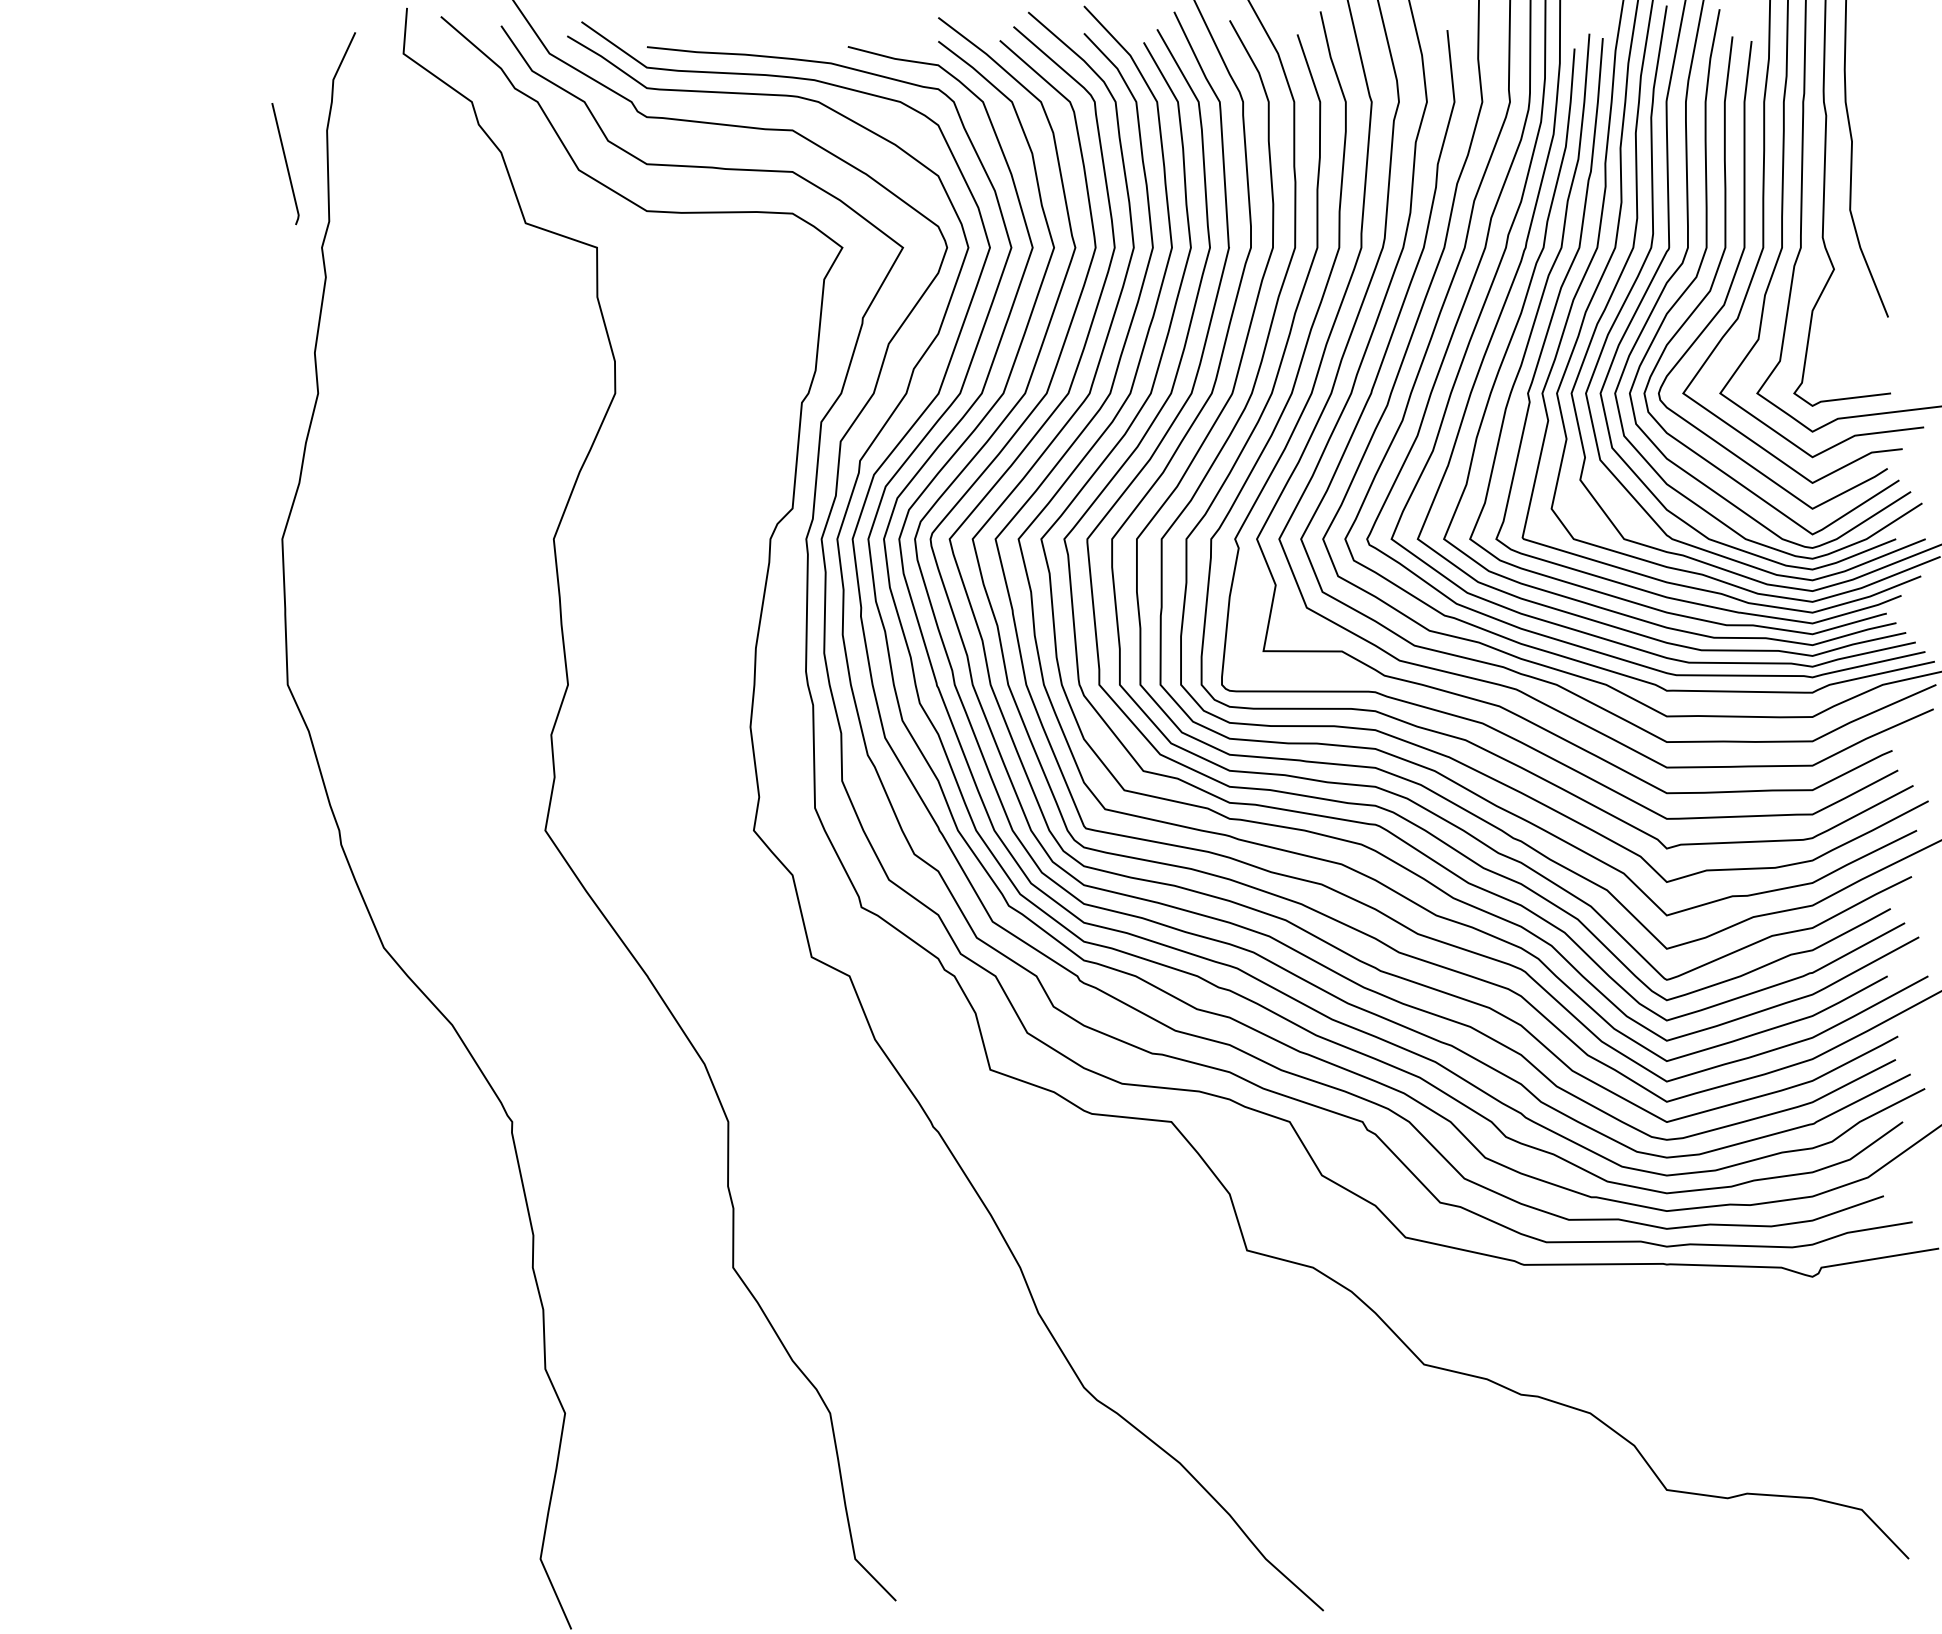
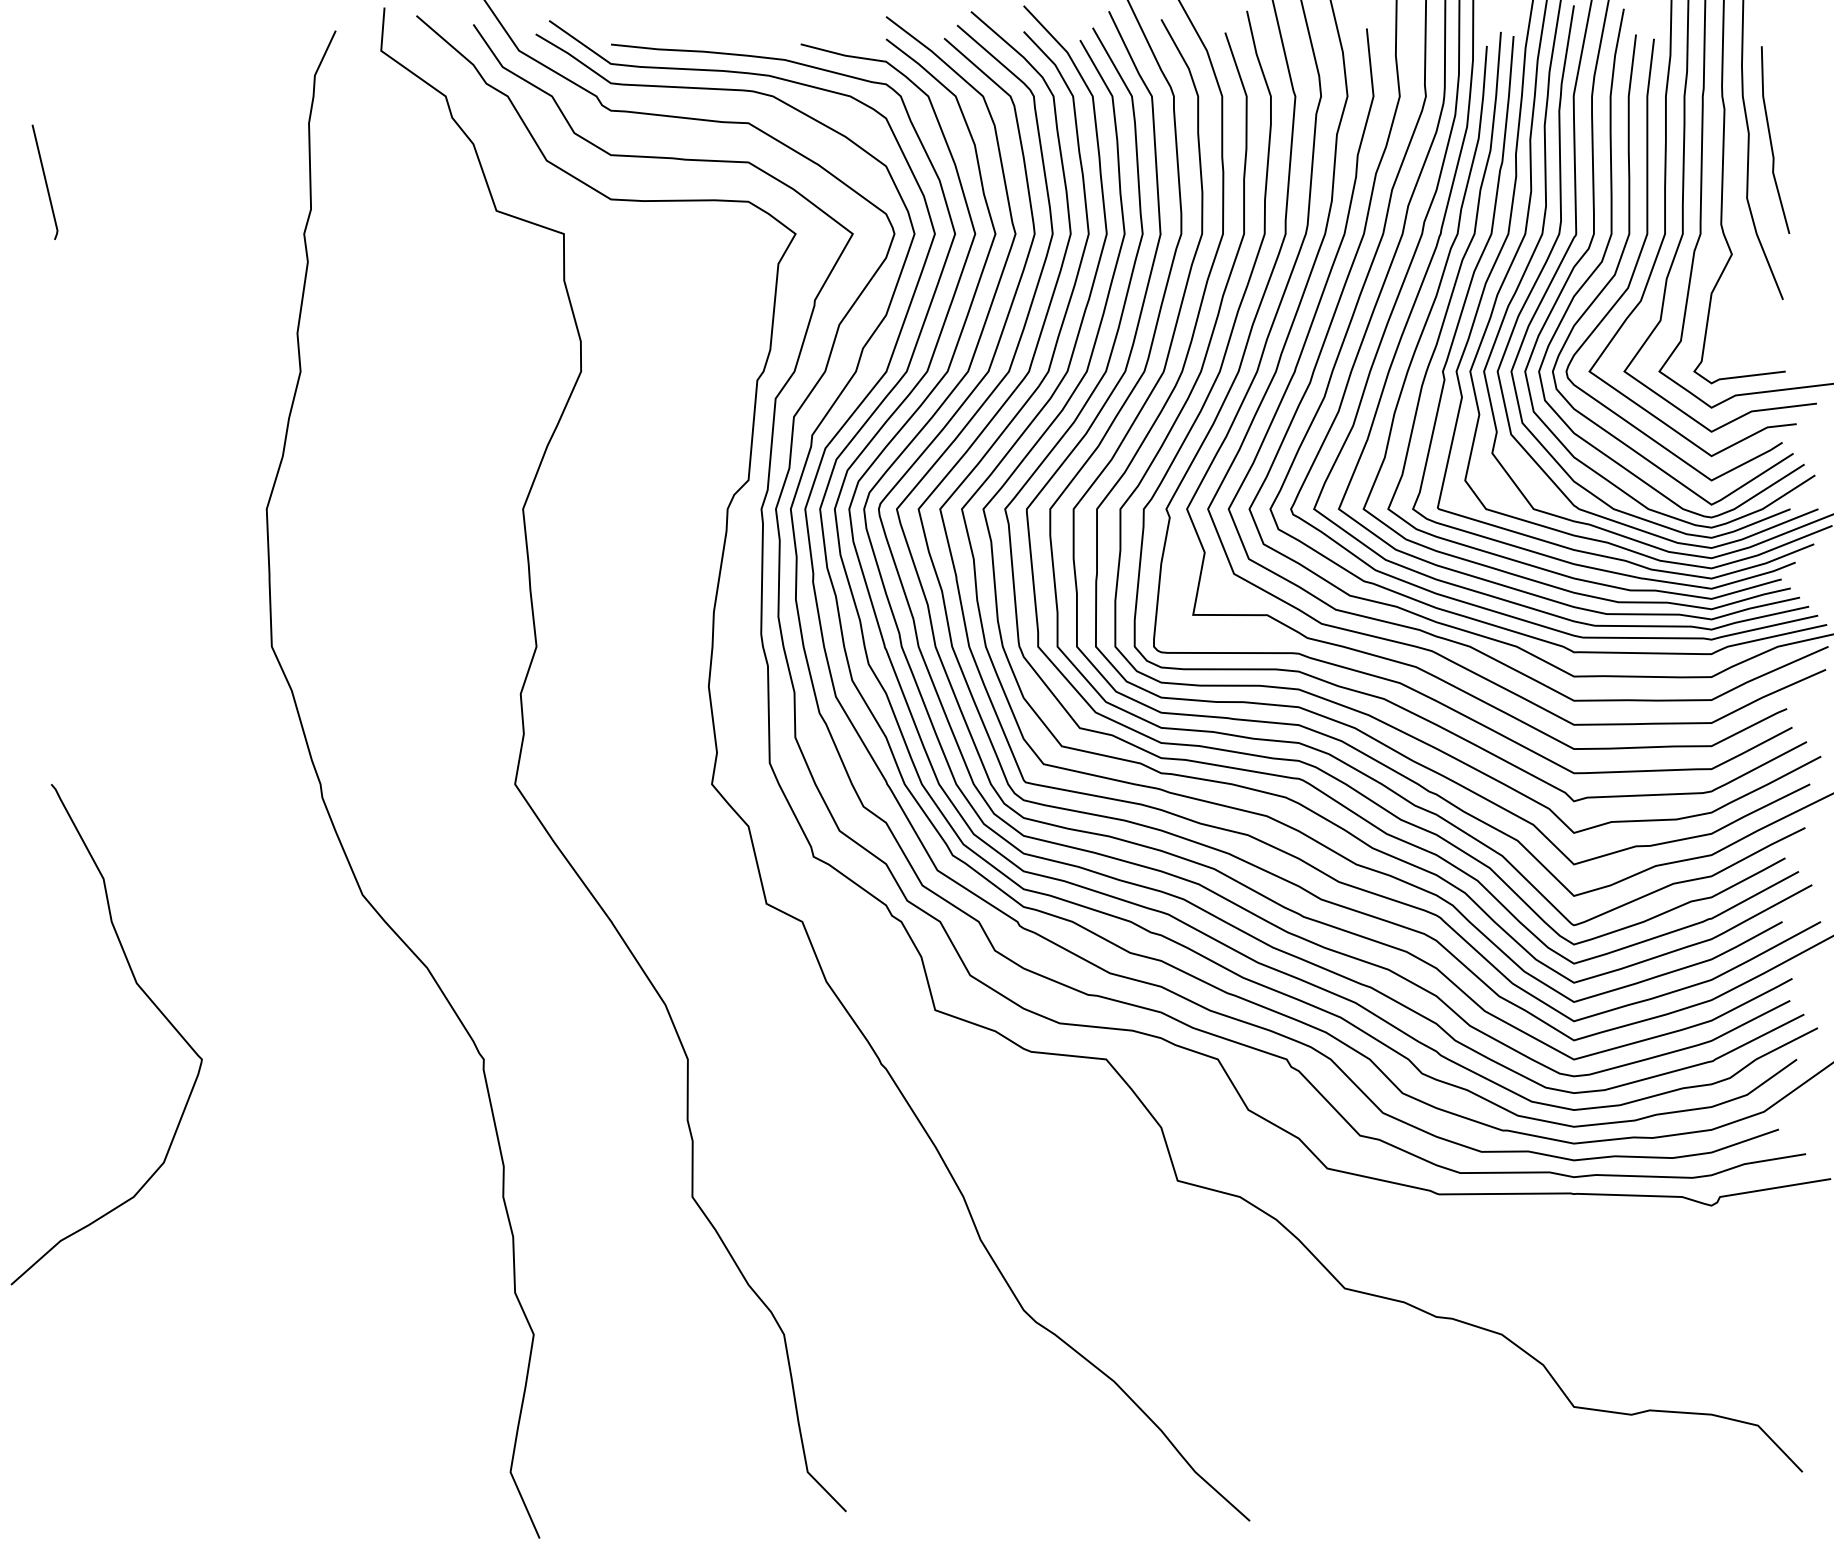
line: (1876, 149) -> (1771, 141), added
line: (285, 164) -> (45, 182), moved
curve: (157, 1058) -> (148, 999), added

